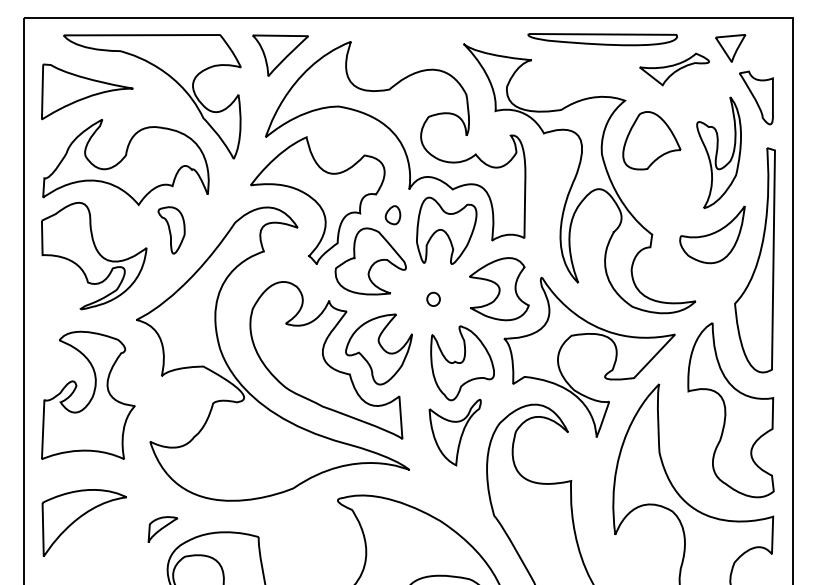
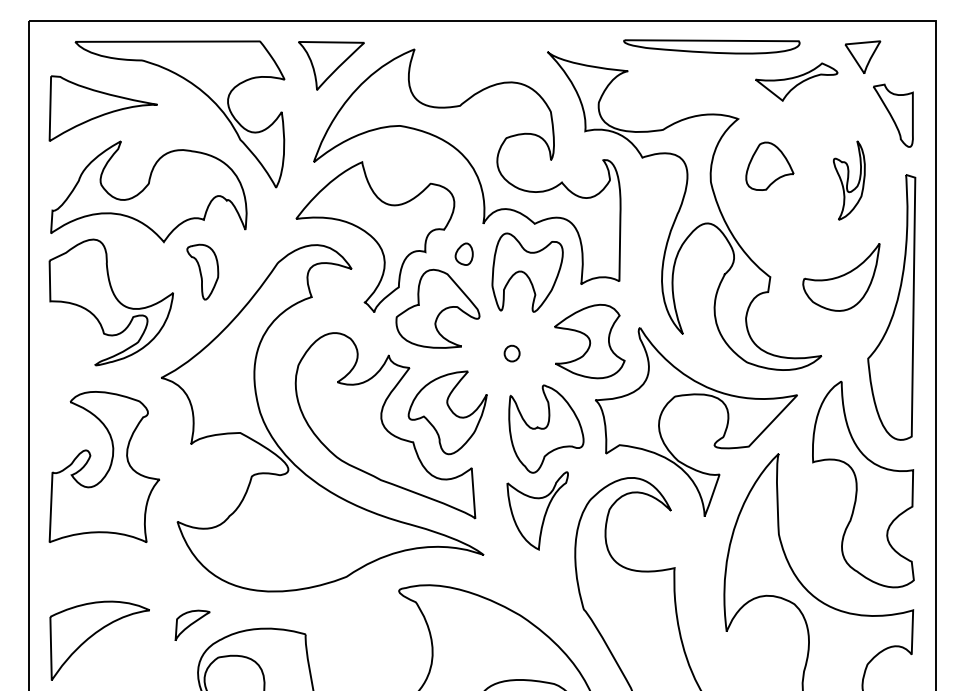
part: (651, 140) -> (769, 166), size x0.7
part: (719, 152) -> (849, 180), size x0.6
part: (79, 518) -> (94, 635), moved

